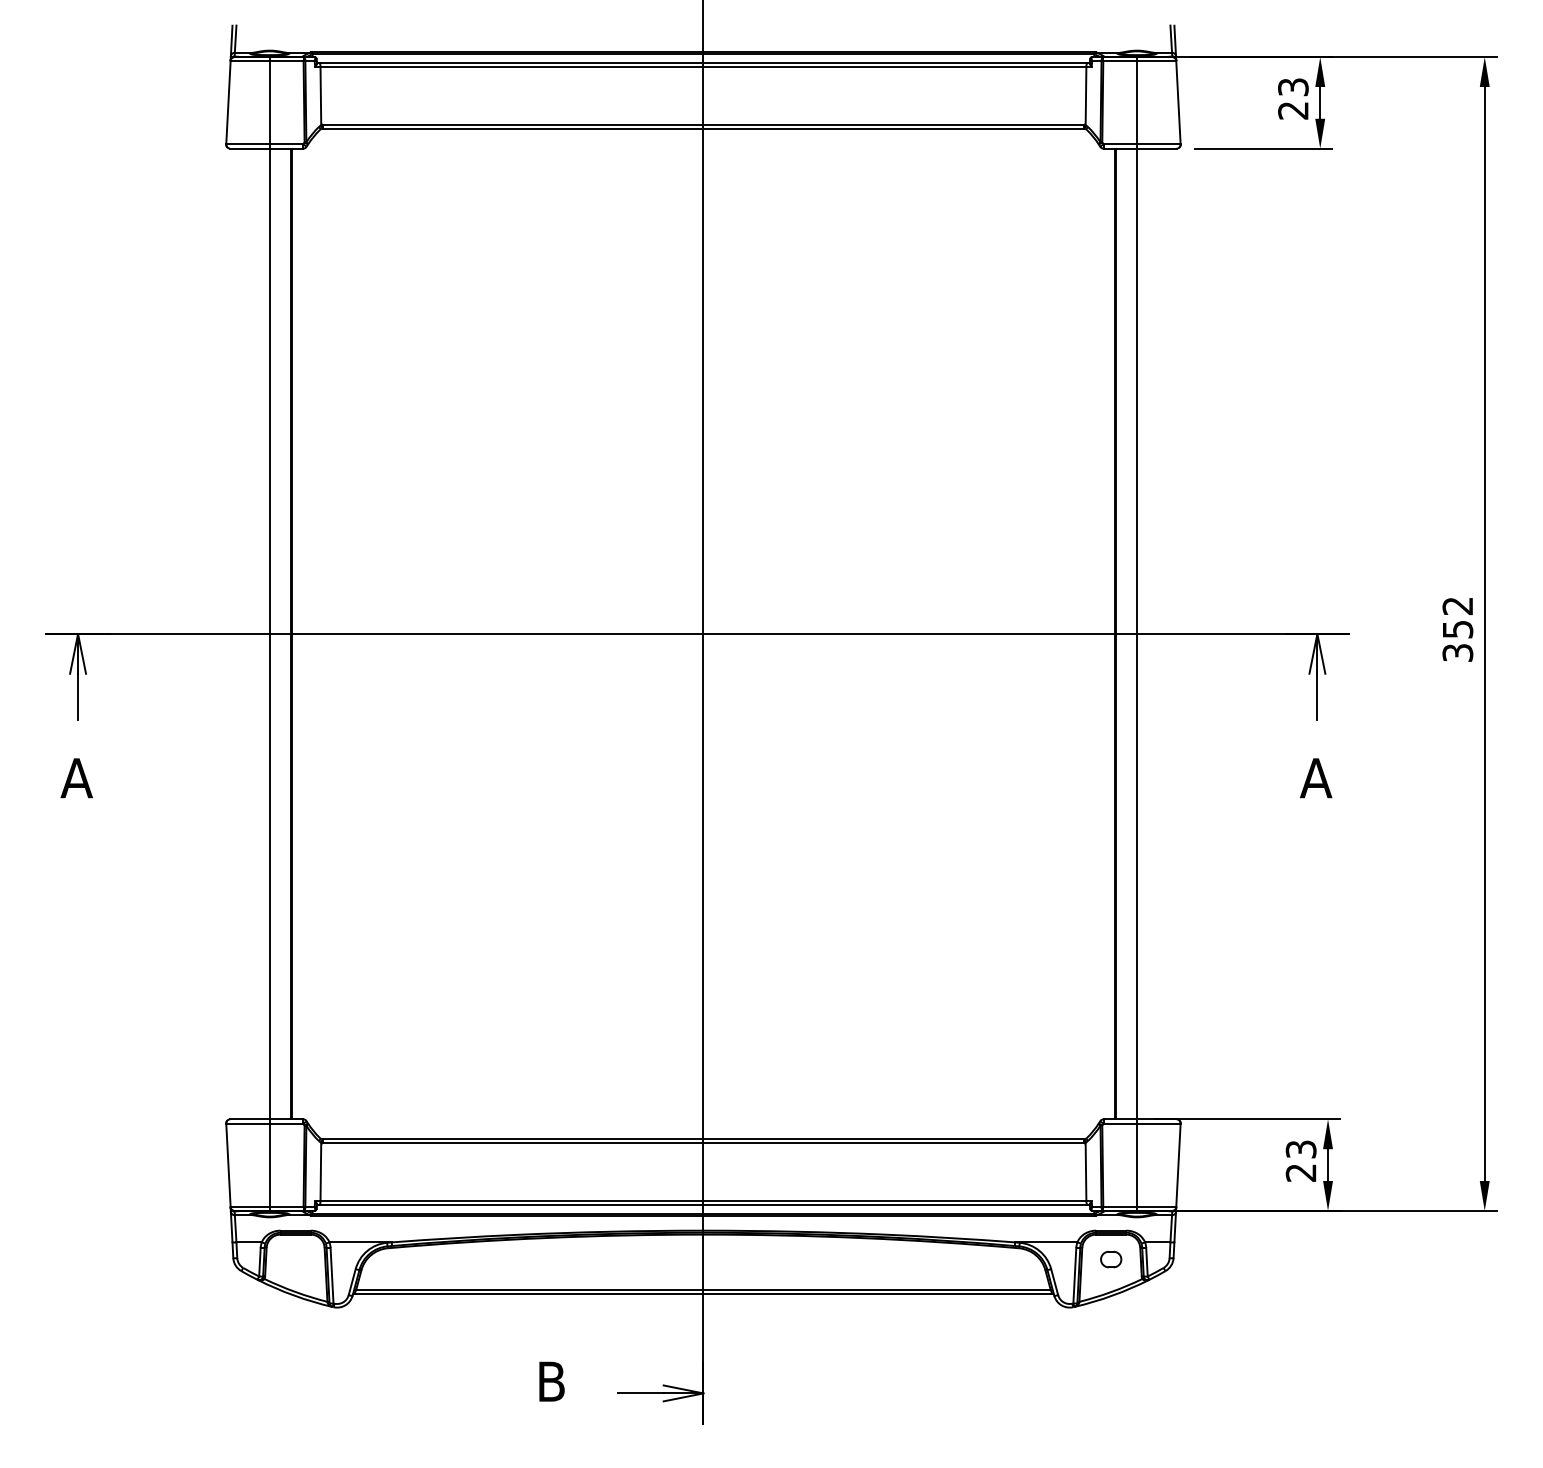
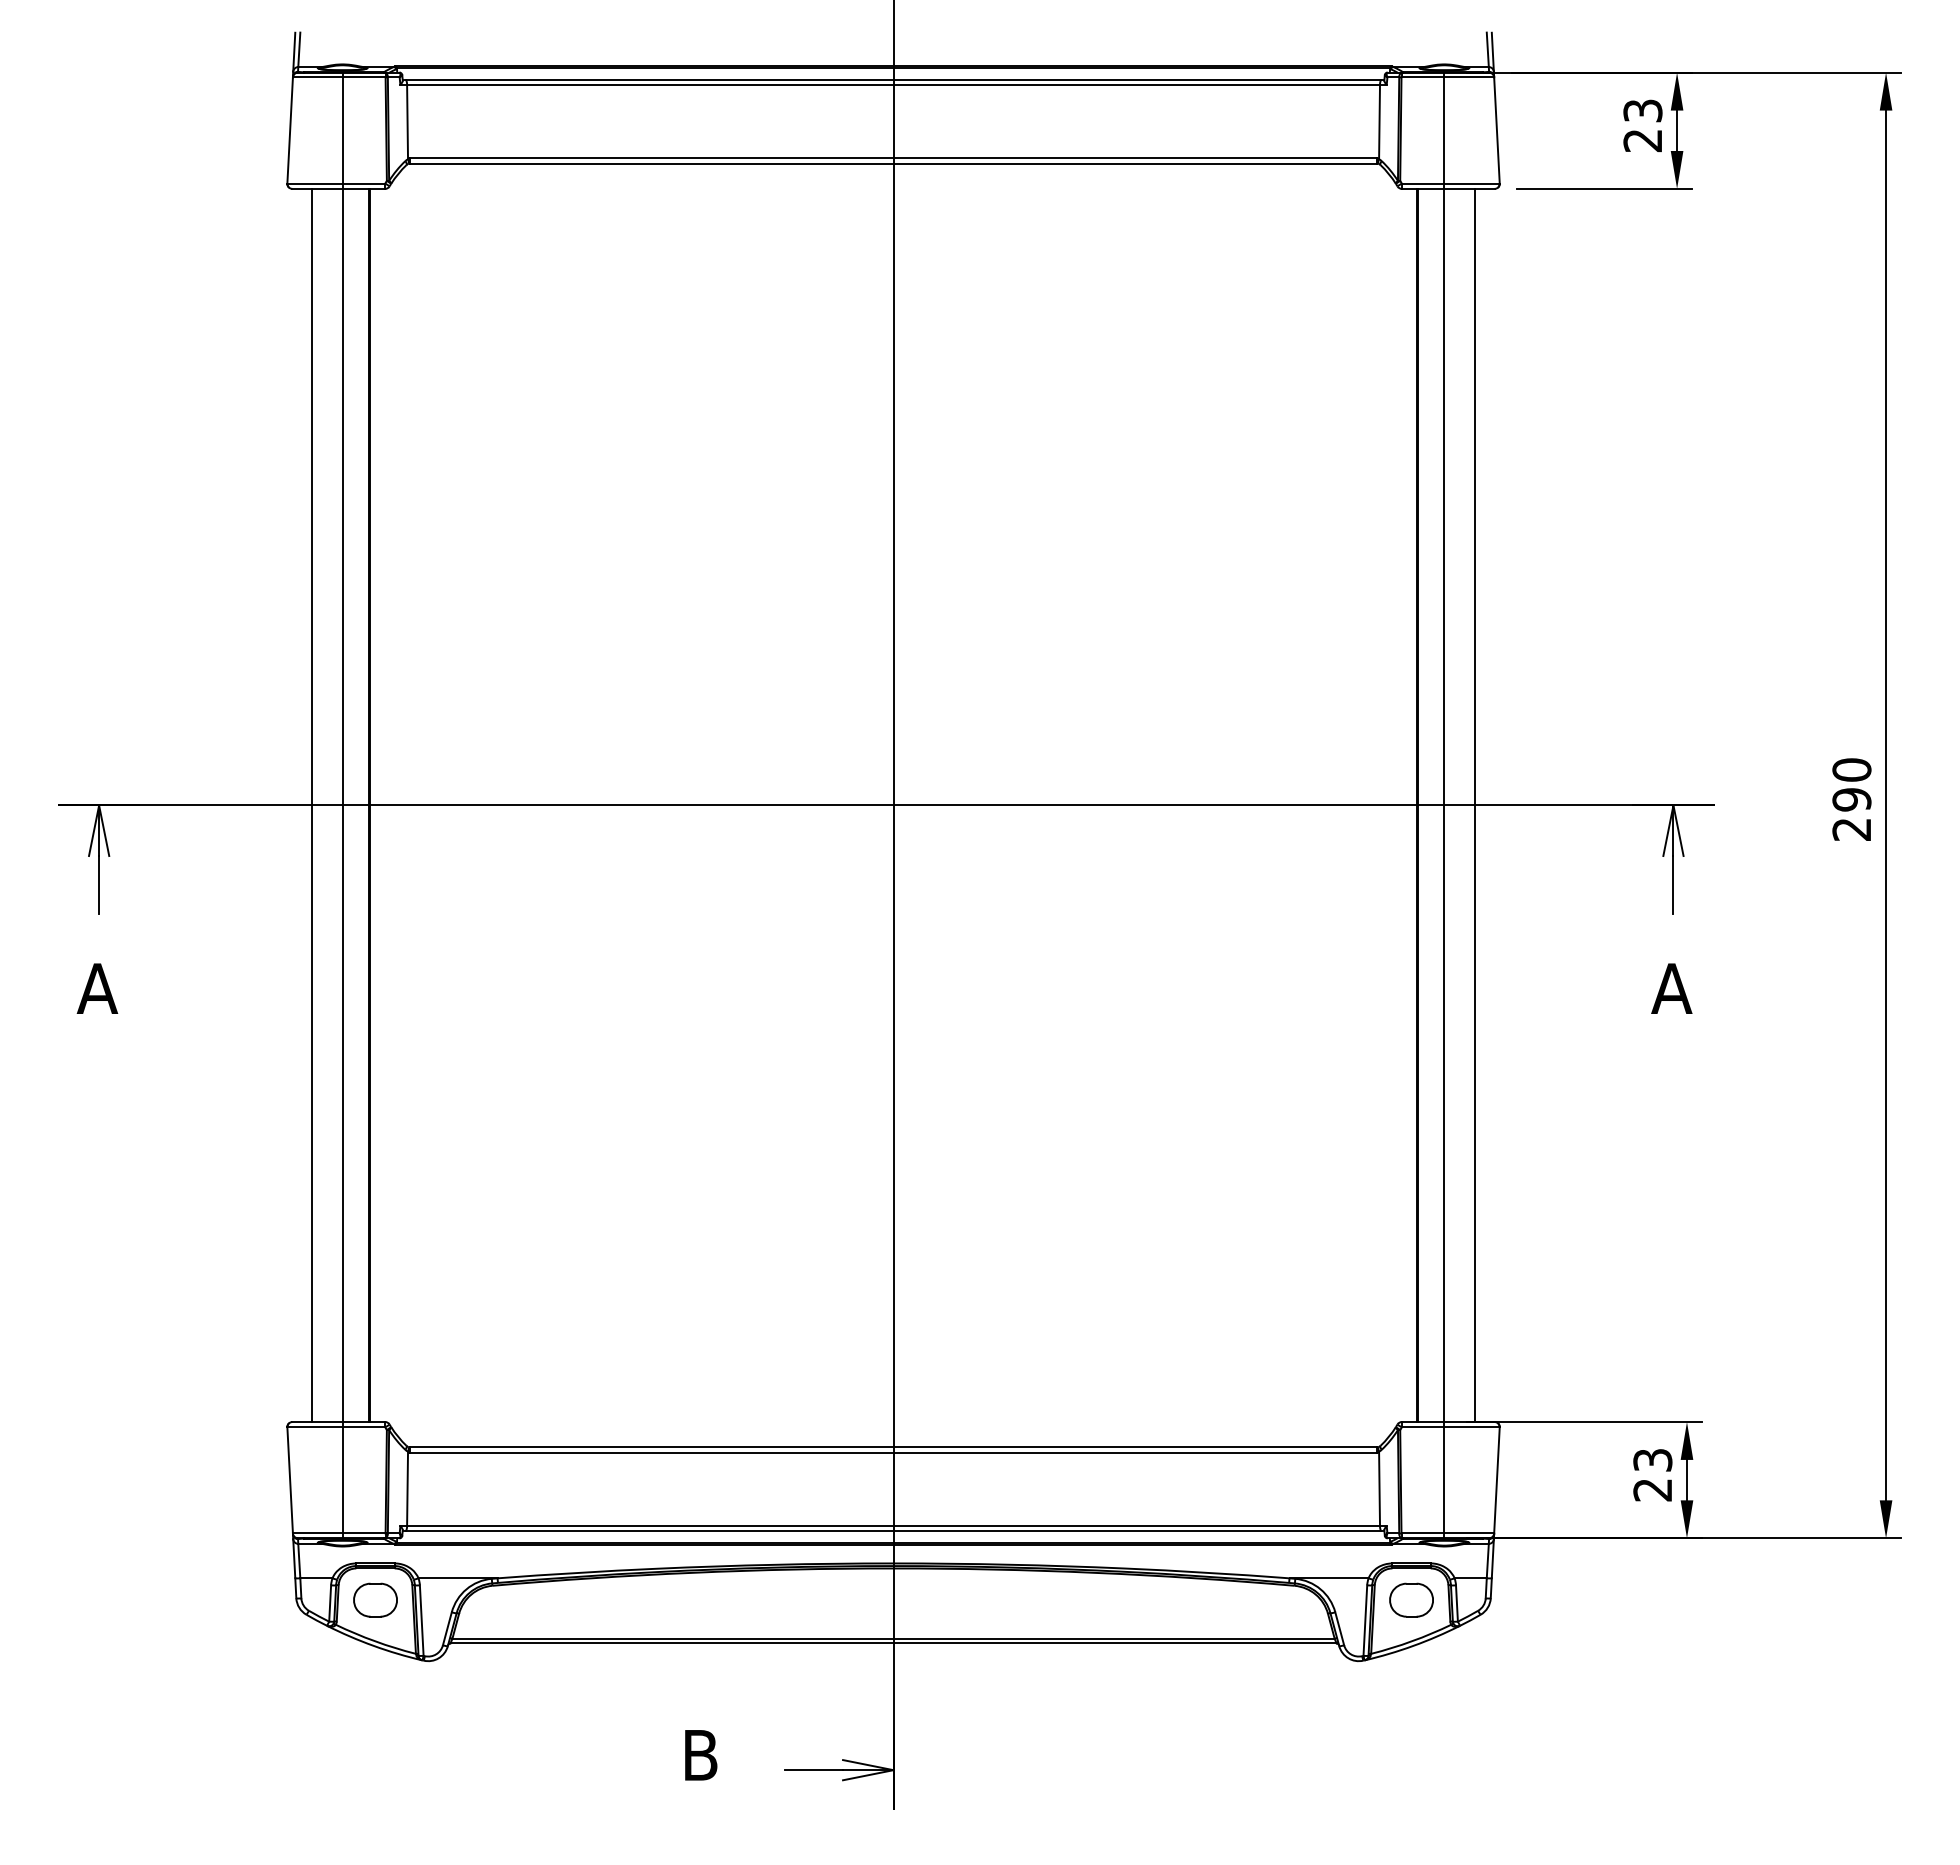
text: (1457, 629) -> (1851, 799), 352 -> 290
line: (246, 634) -> (312, 805), added
line: (1160, 634) -> (1474, 805), added
part: (295, 1259) -> (375, 1599), added
part: (1111, 1259) -> (1411, 1599), size x1.67

